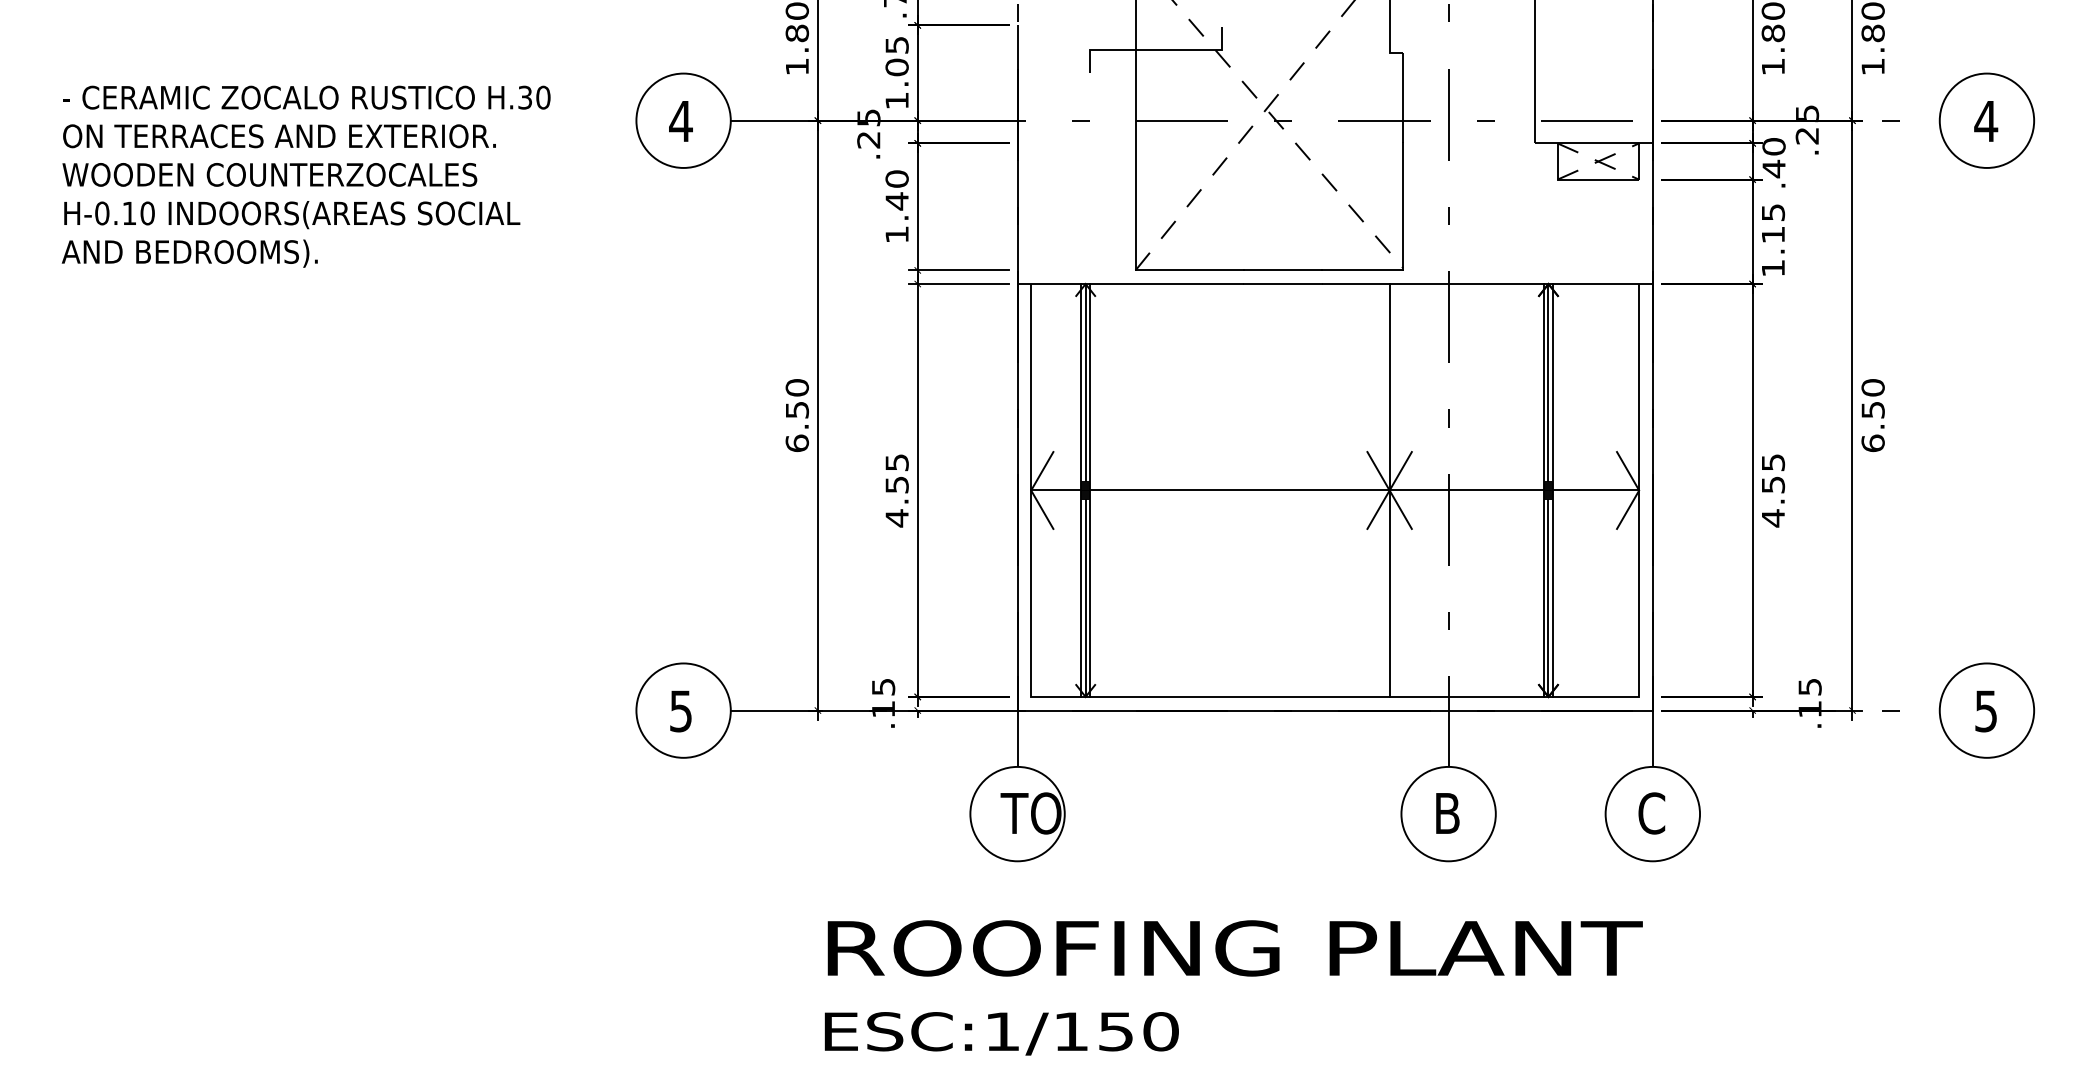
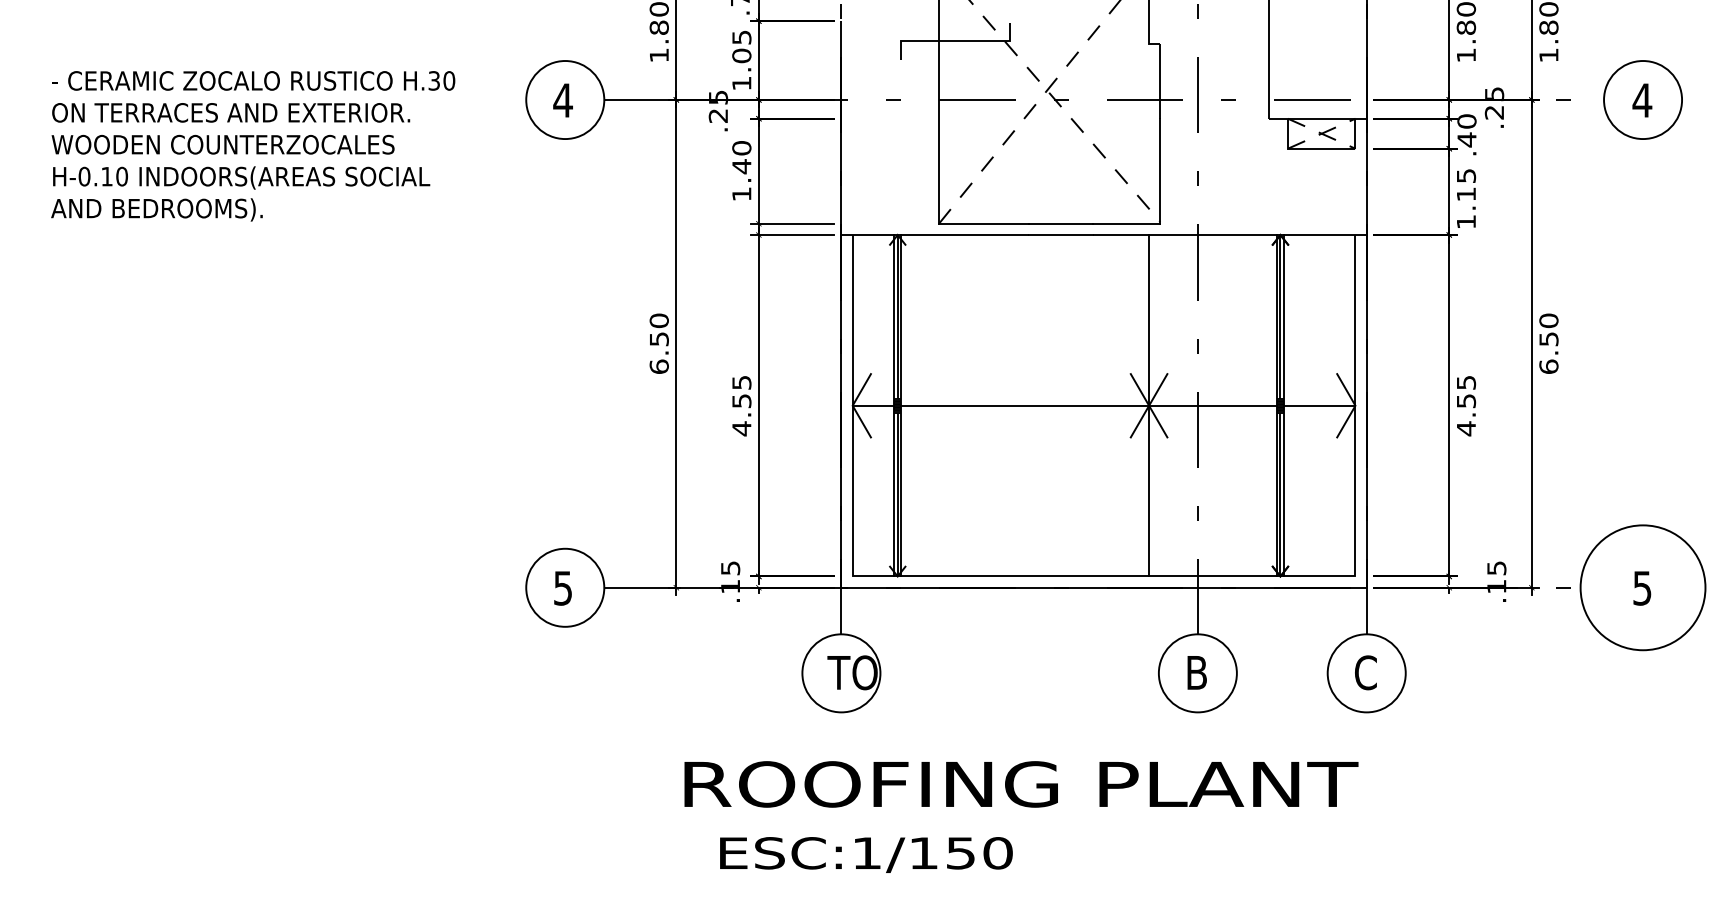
circle: (1987, 710) -> (1643, 587), size x1.6
text: (1001, 1033) -> (866, 854), moved

